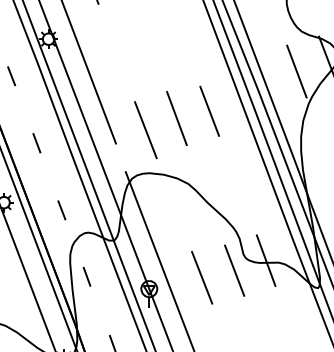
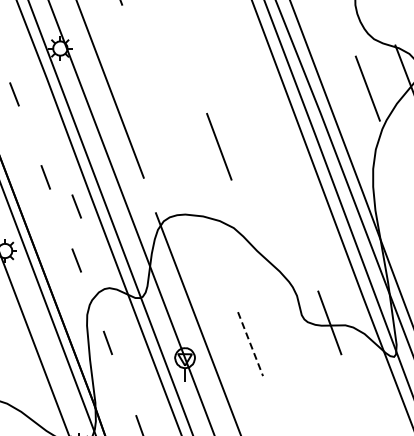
line: (209, 111) -> (259, 137), removed
line: (145, 129) -> (180, 160), removed
line: (61, 166) -> (76, 206), added
line: (234, 270) -> (290, 335), removed
line: (202, 278) -> (250, 344), solid -> dashed

